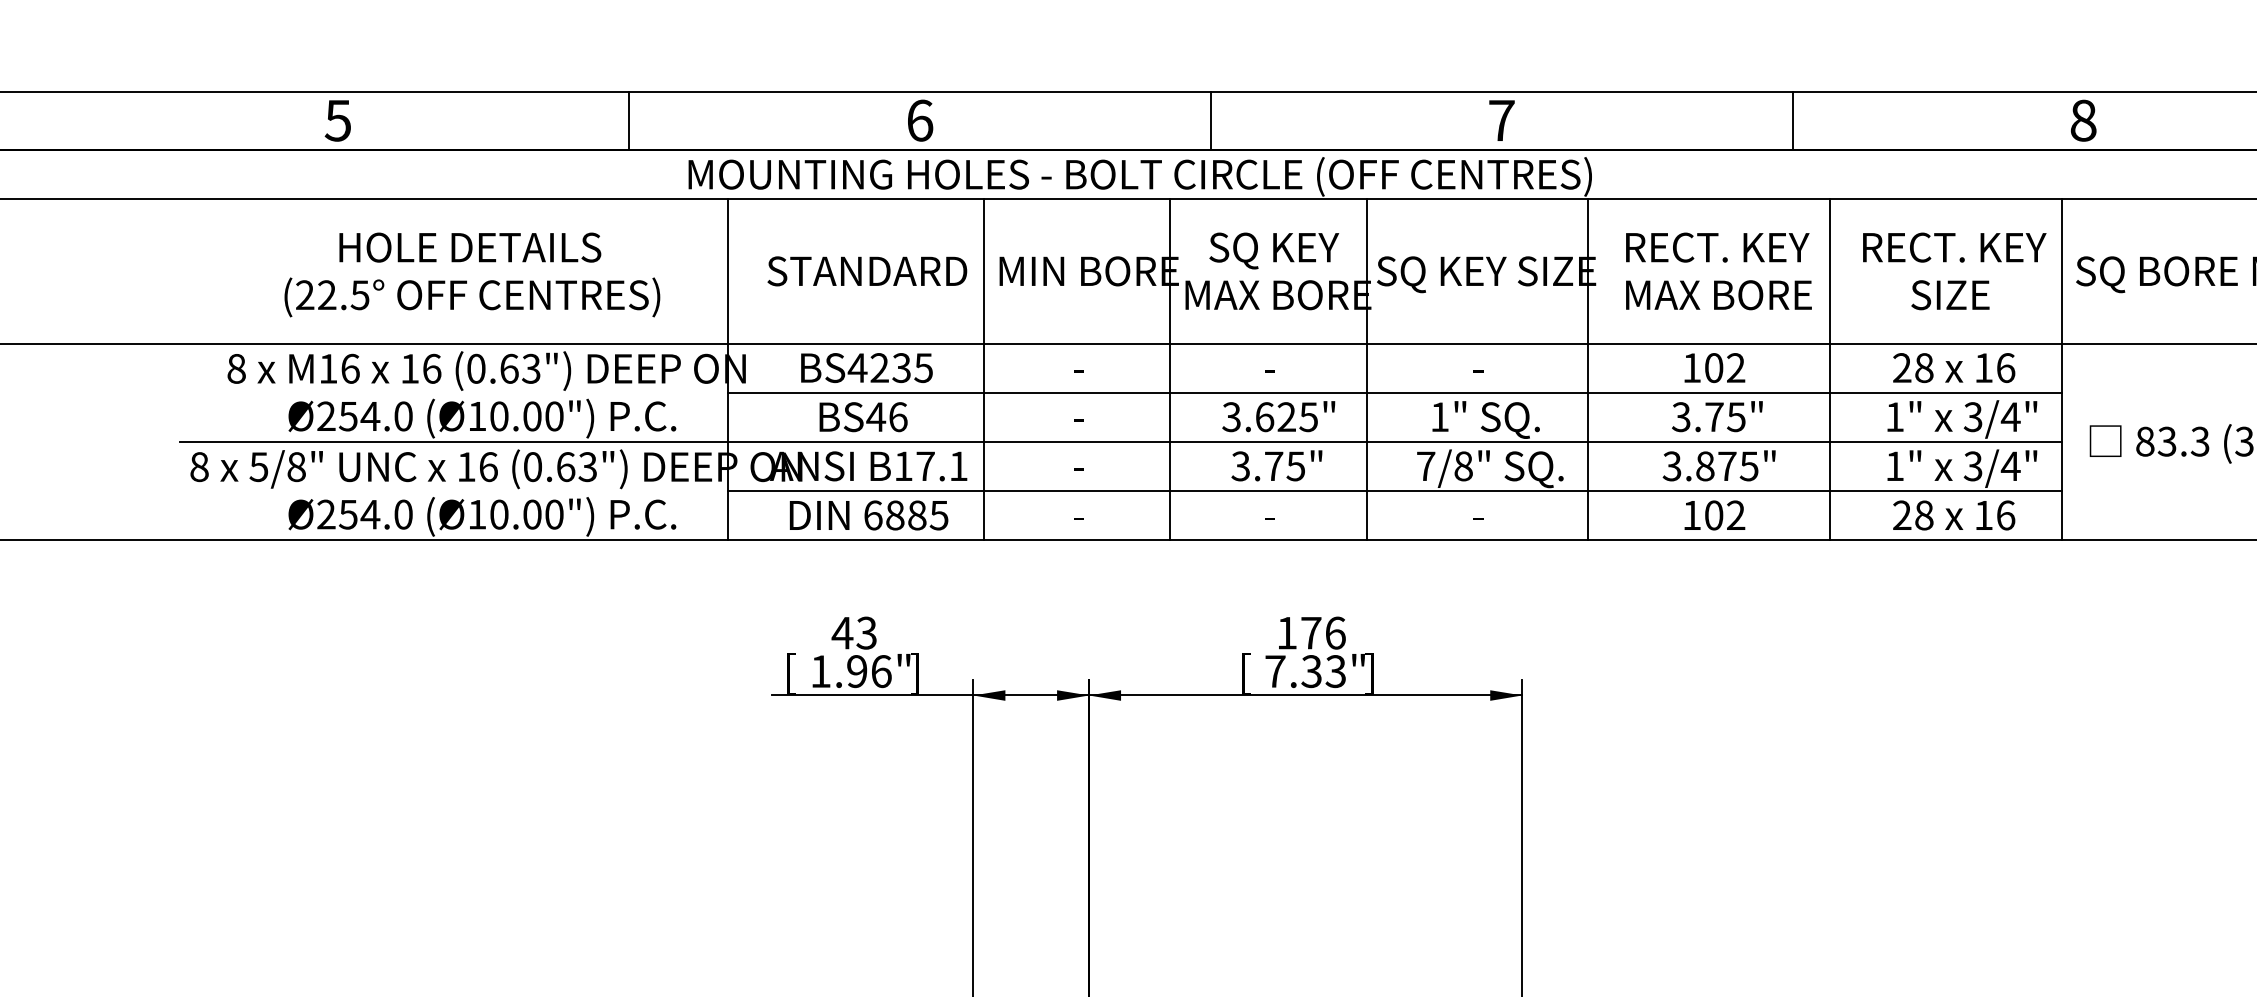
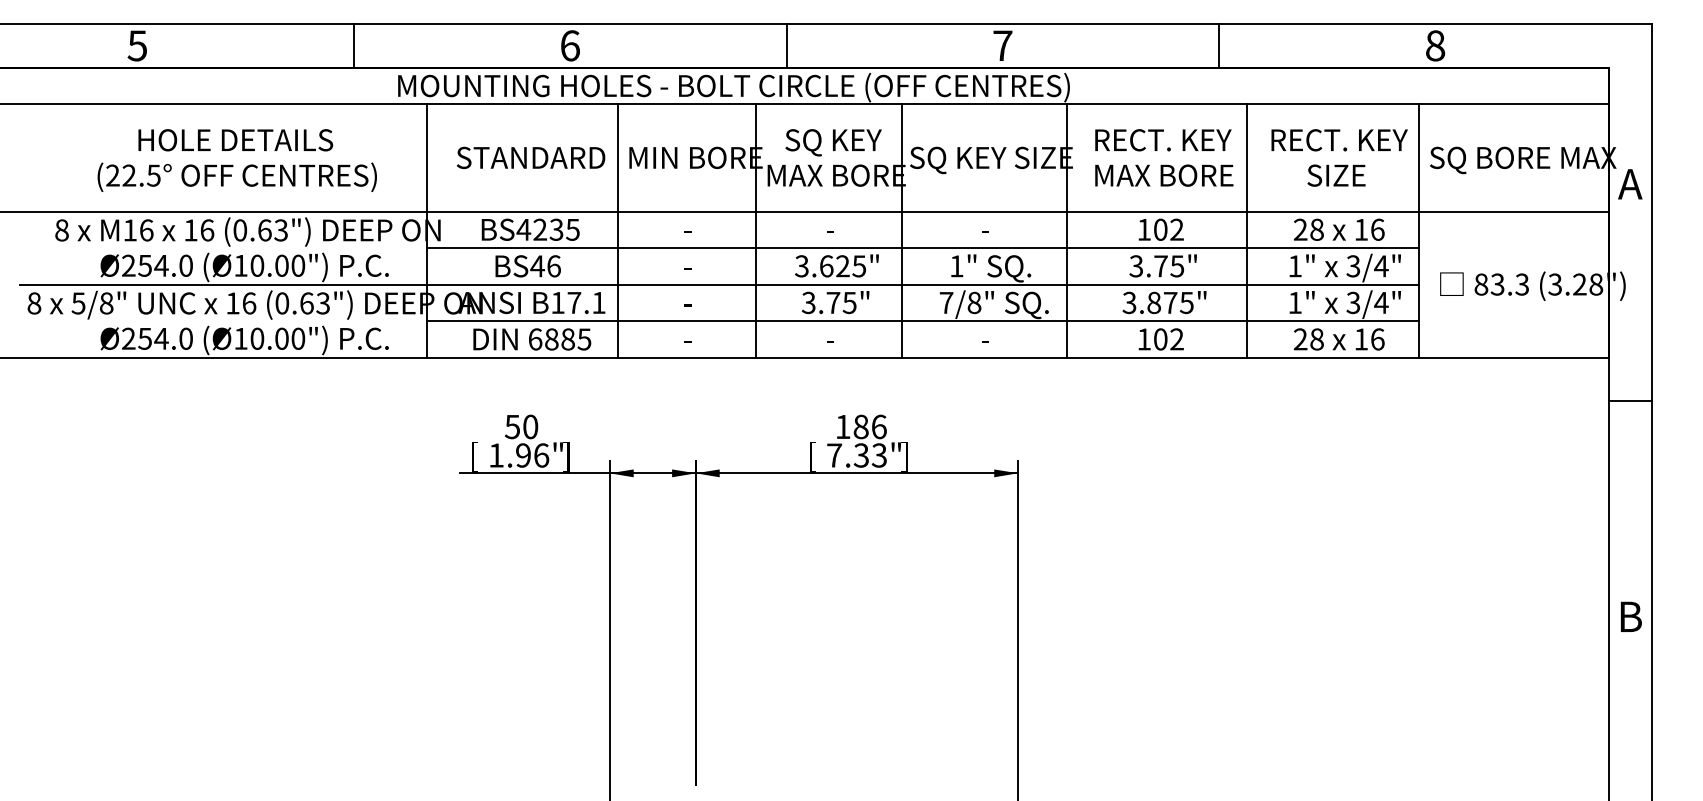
text: (854, 632) -> (521, 426), 43 -> 50
text: (1310, 632) -> (860, 426), 176 -> 186

